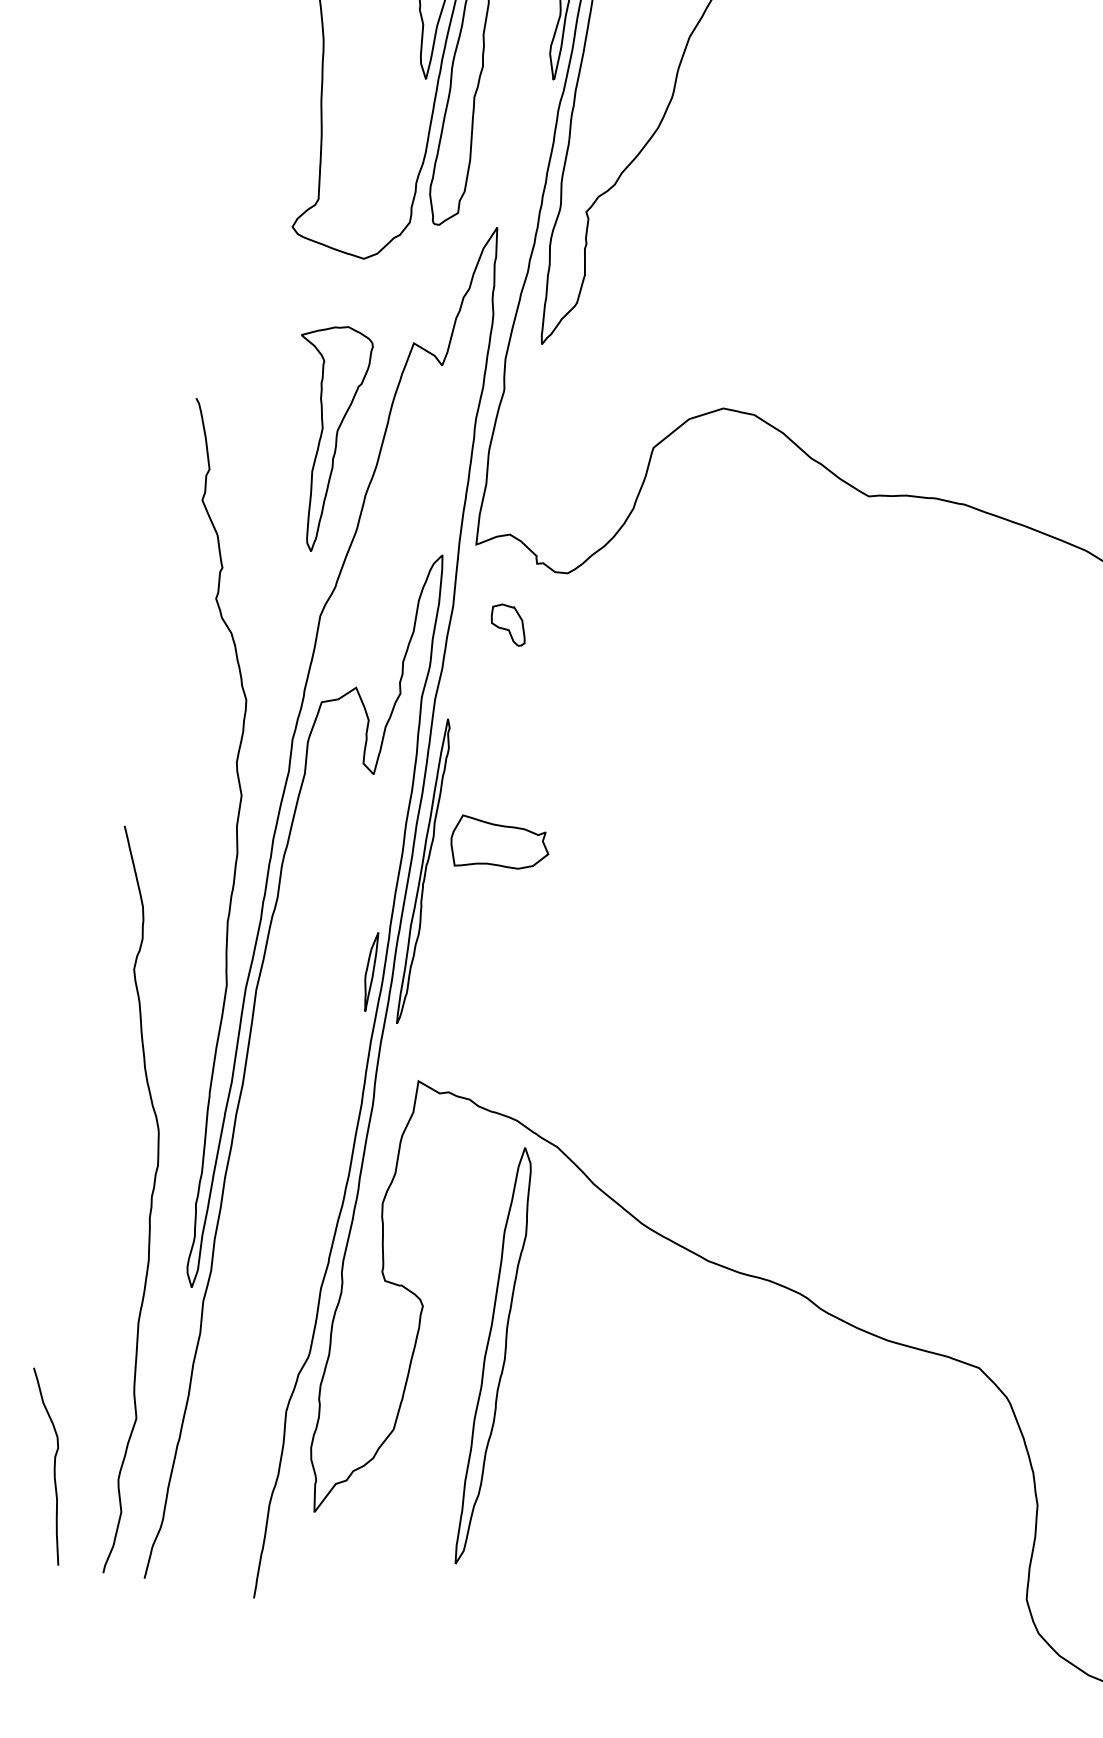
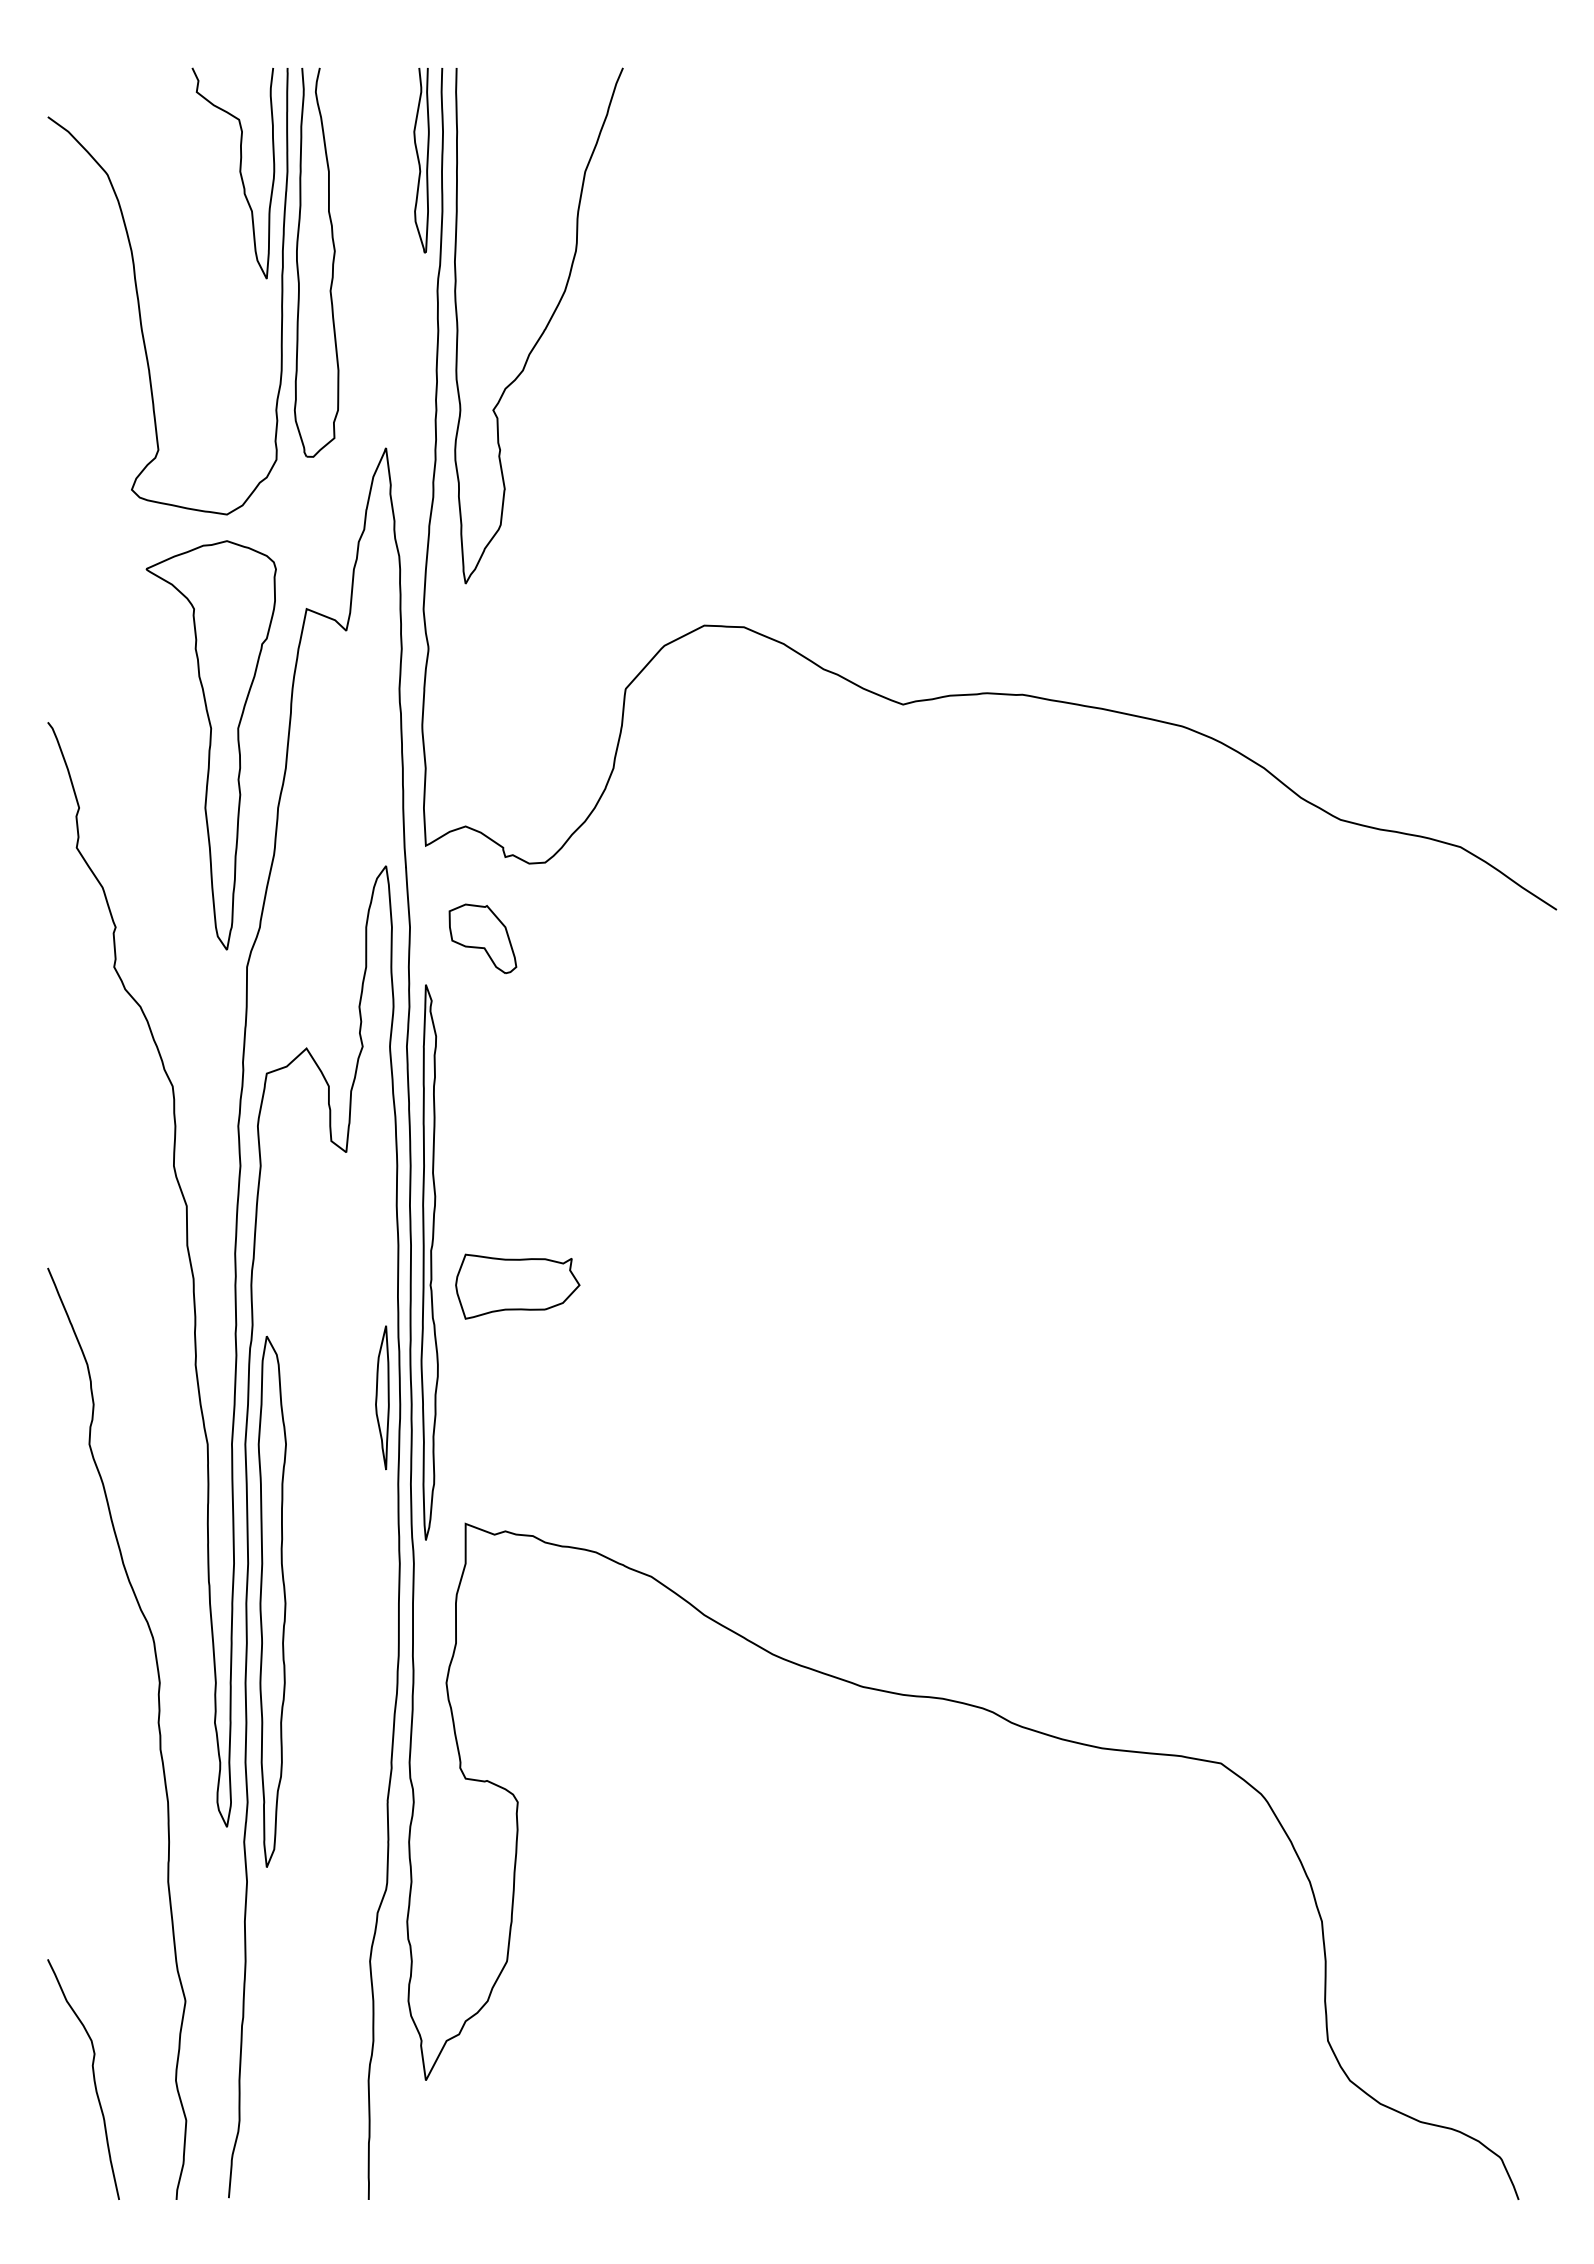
part: (320, 437) -> (210, 745), size x1.43
part: (508, 624) -> (482, 938), size x1.43
part: (499, 847) -> (517, 1286), moved
part: (424, 871) -> (429, 1262), size x1.43
part: (369, 971) -> (382, 1397), size x1.43
part: (494, 1356) -> (271, 1601), moved

